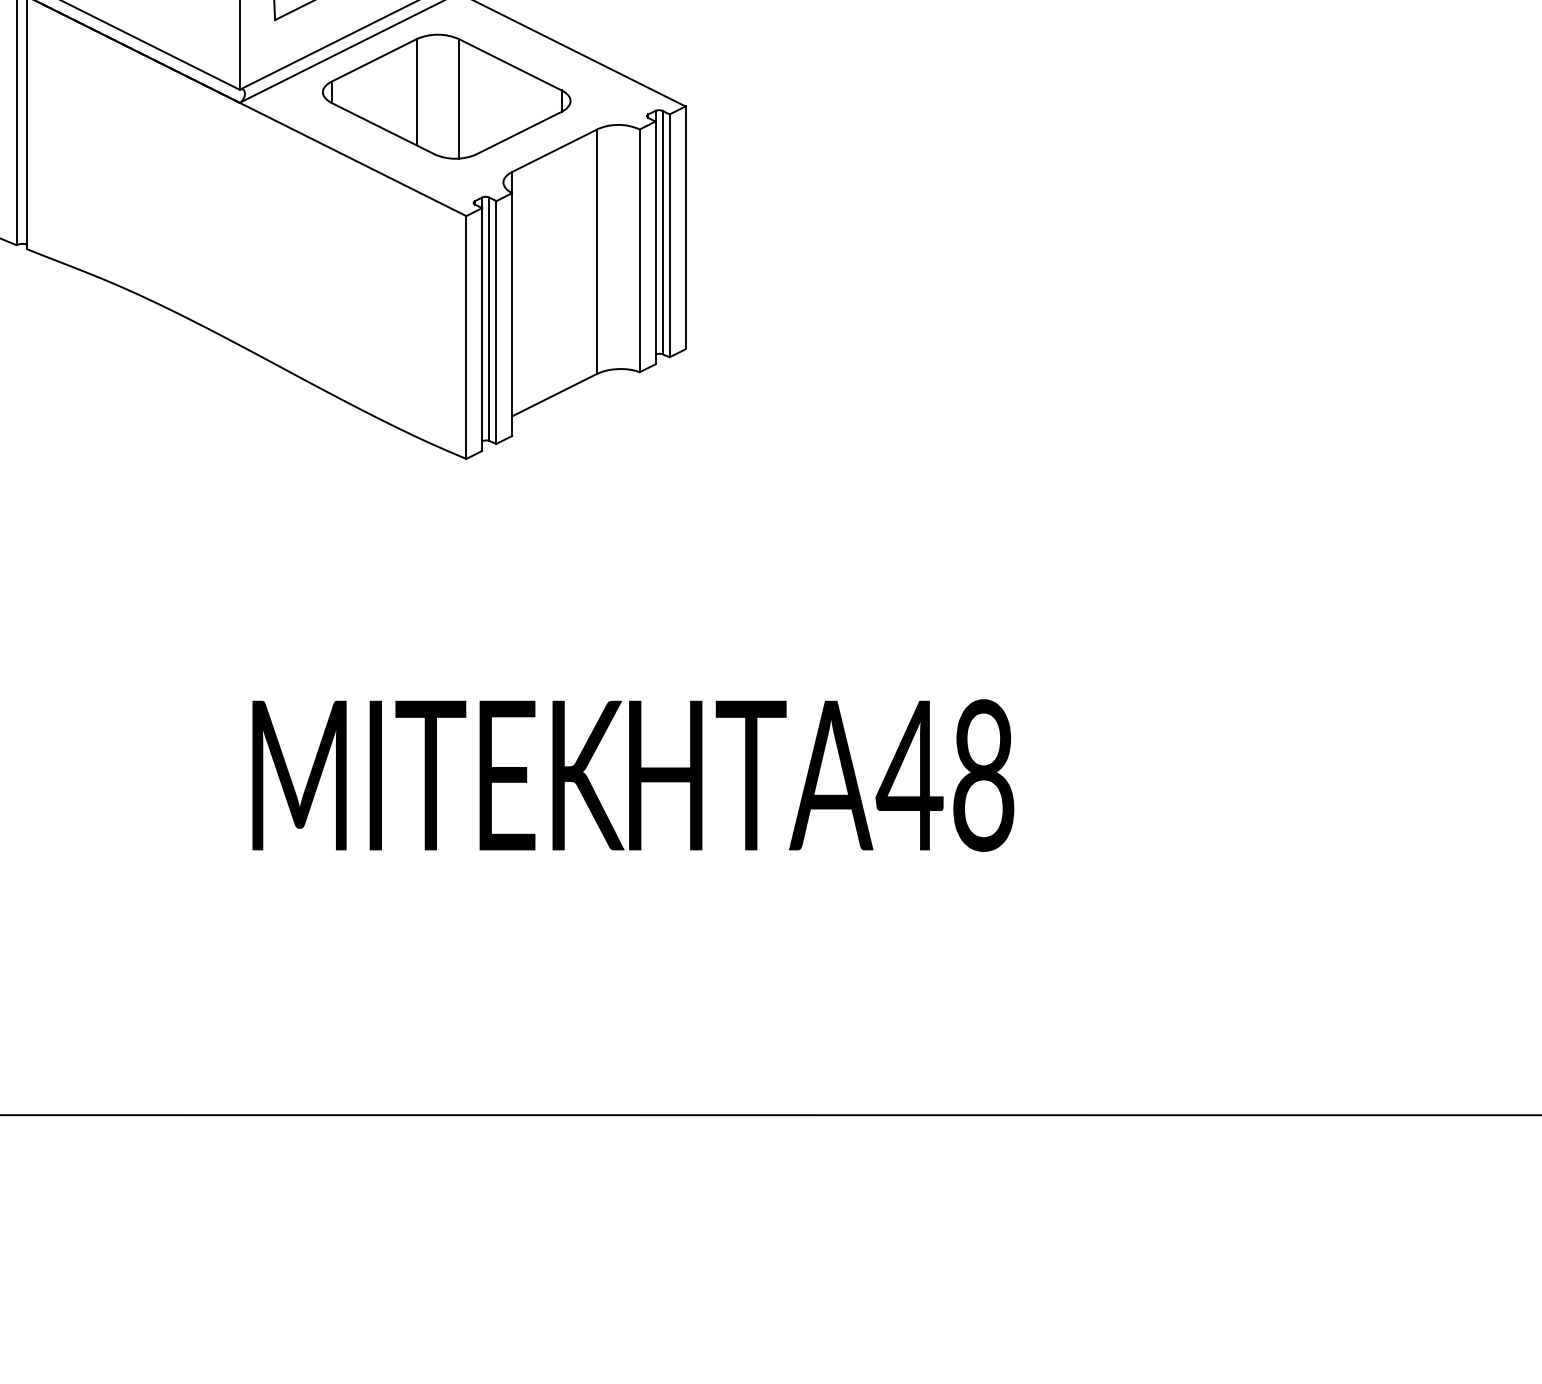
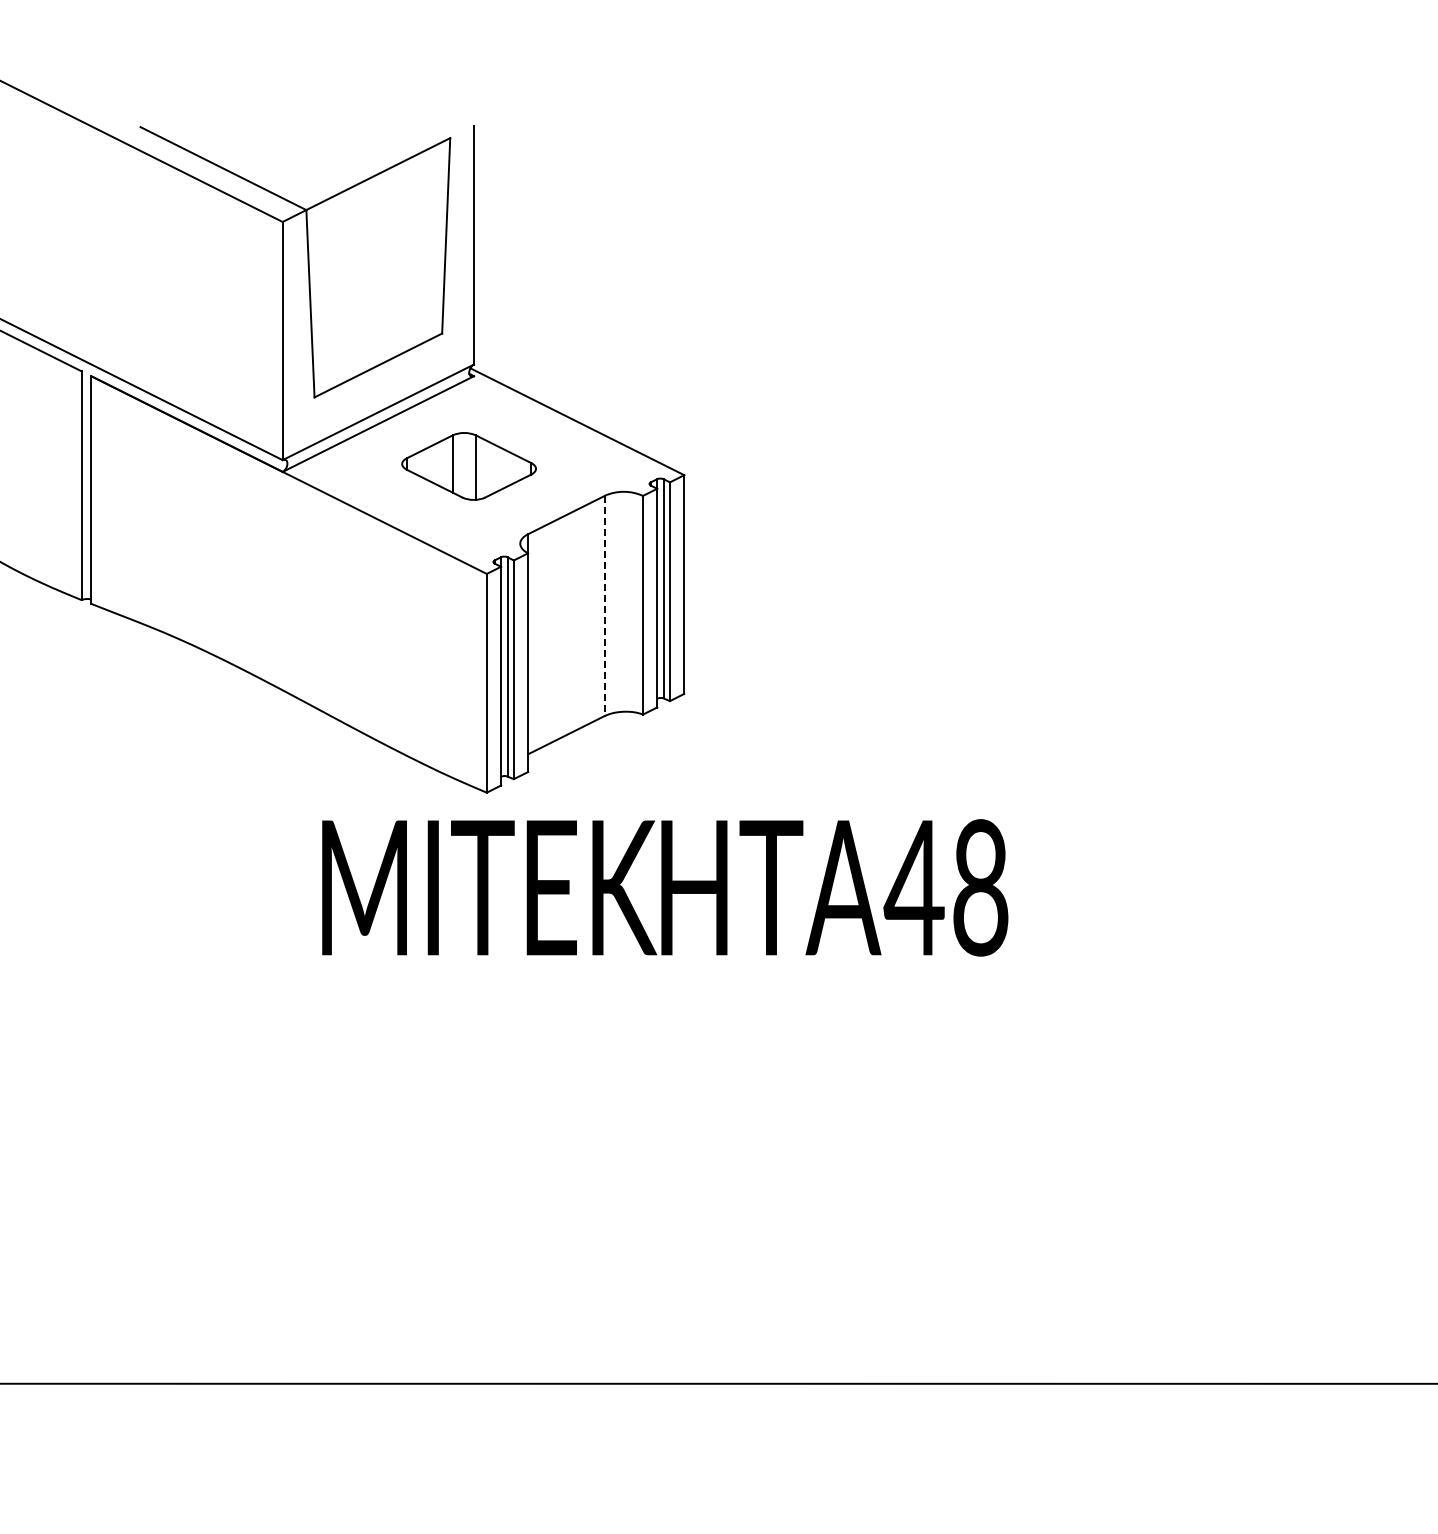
part: (445, 96) -> (468, 466), size x0.6
line: (596, 252) -> (604, 606), solid -> dashed
text: (633, 775) -> (665, 887), moved

